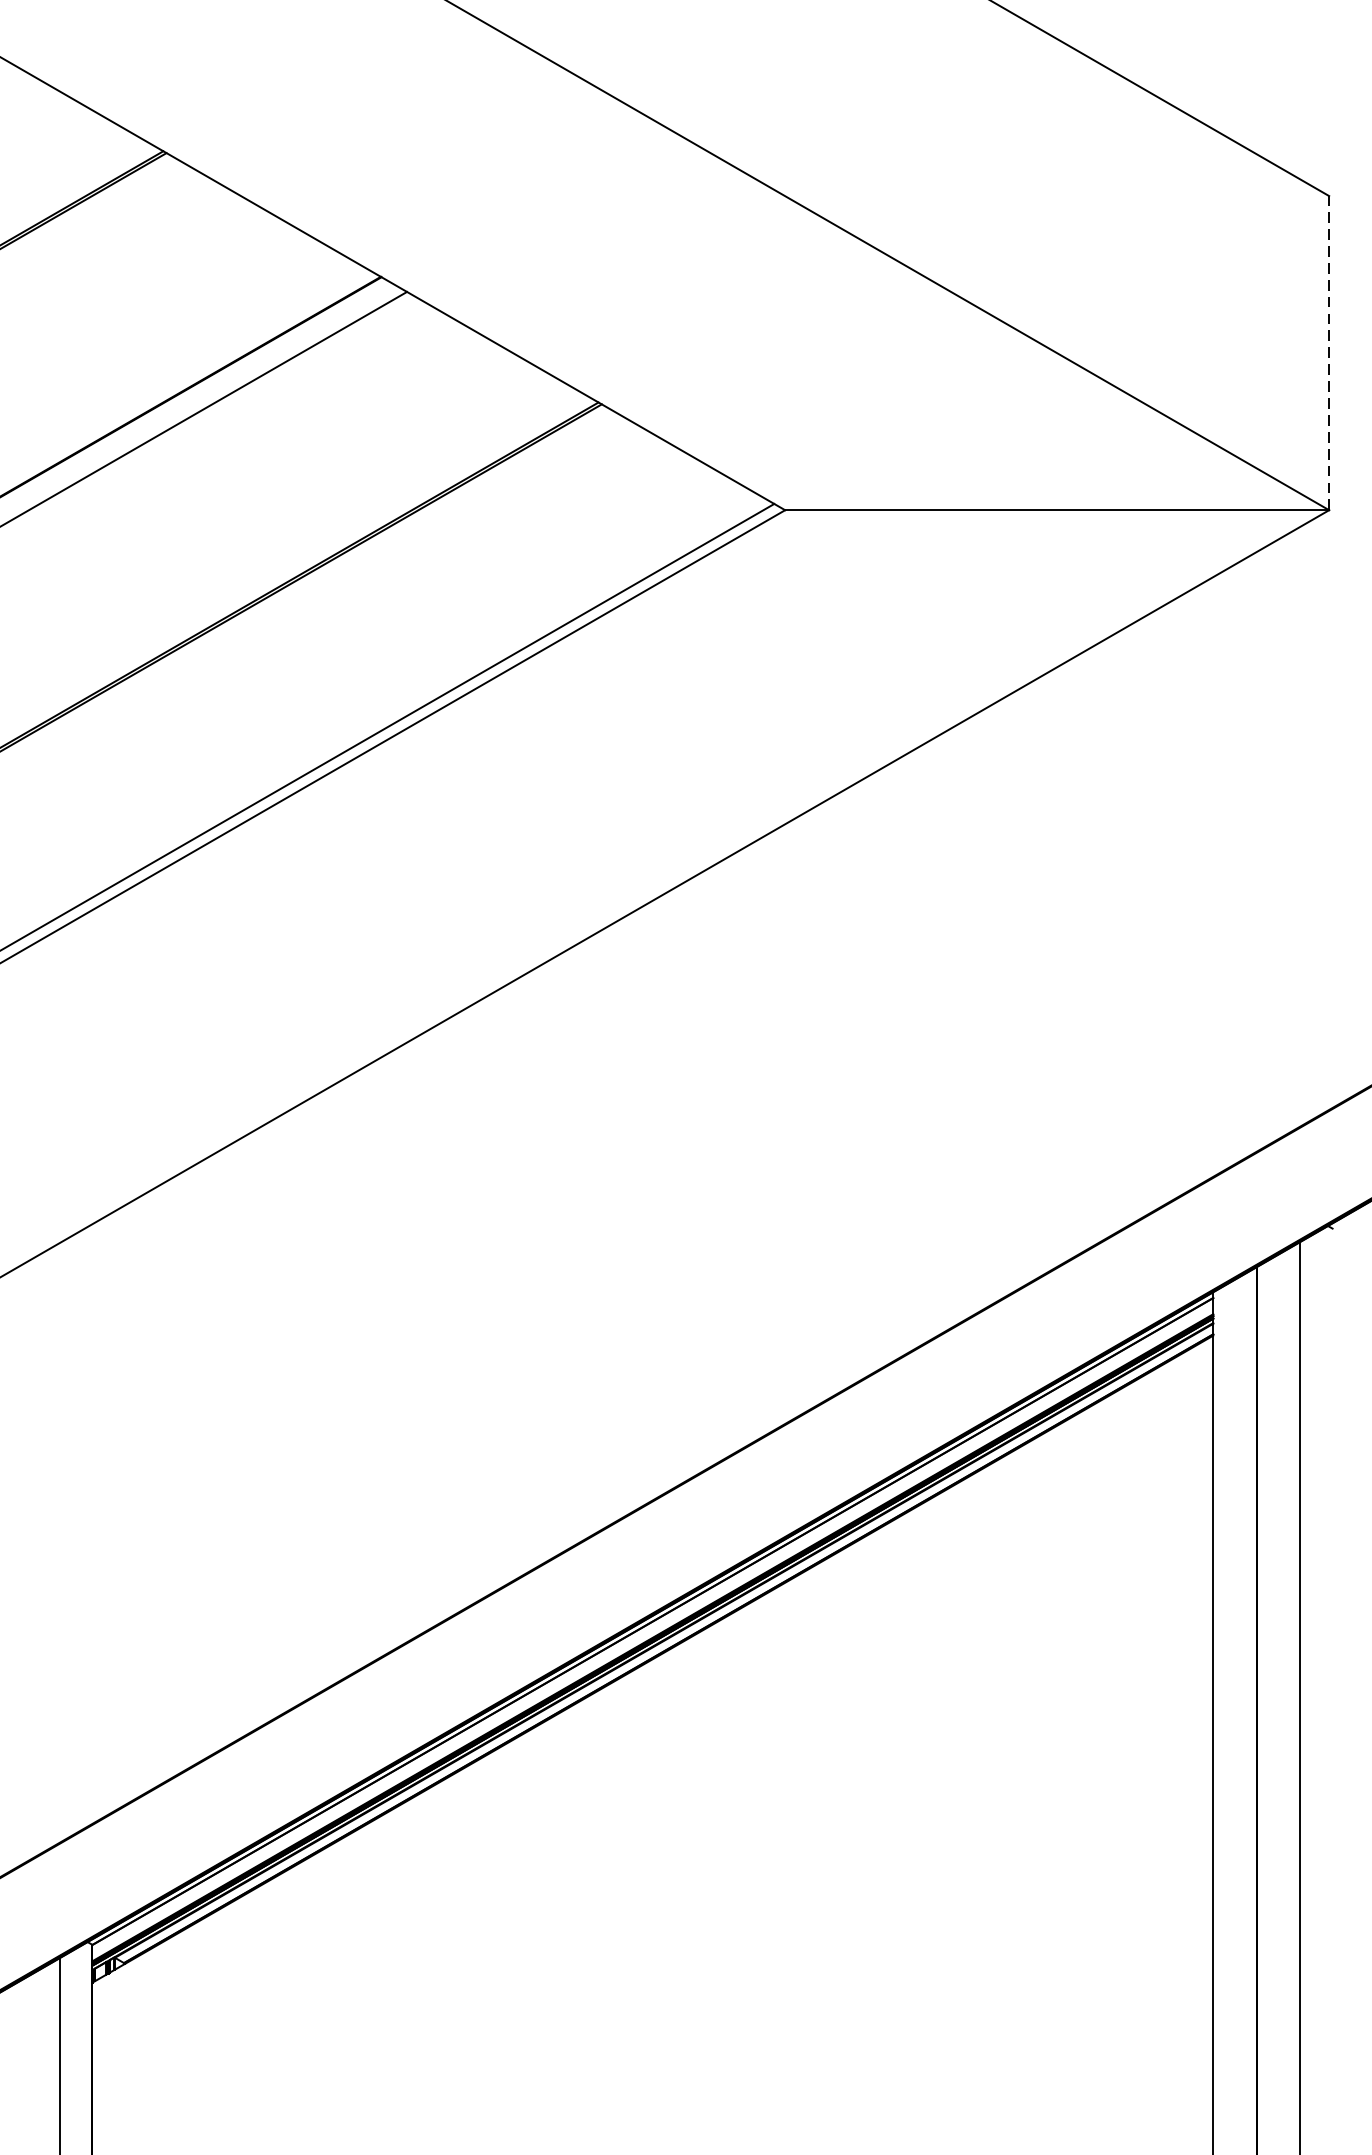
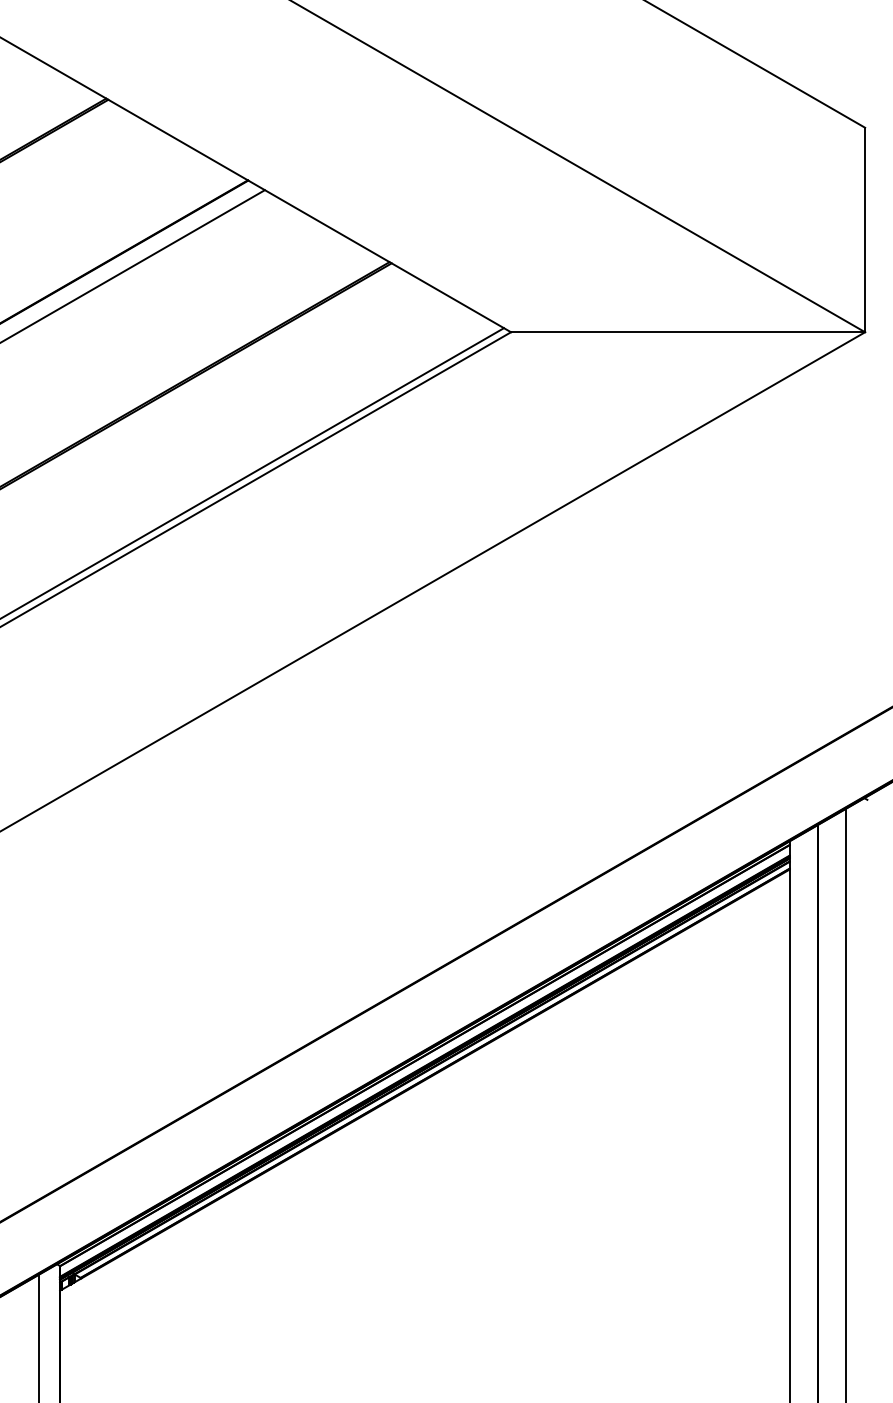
line: (1329, 352) -> (865, 229), dashed -> solid

